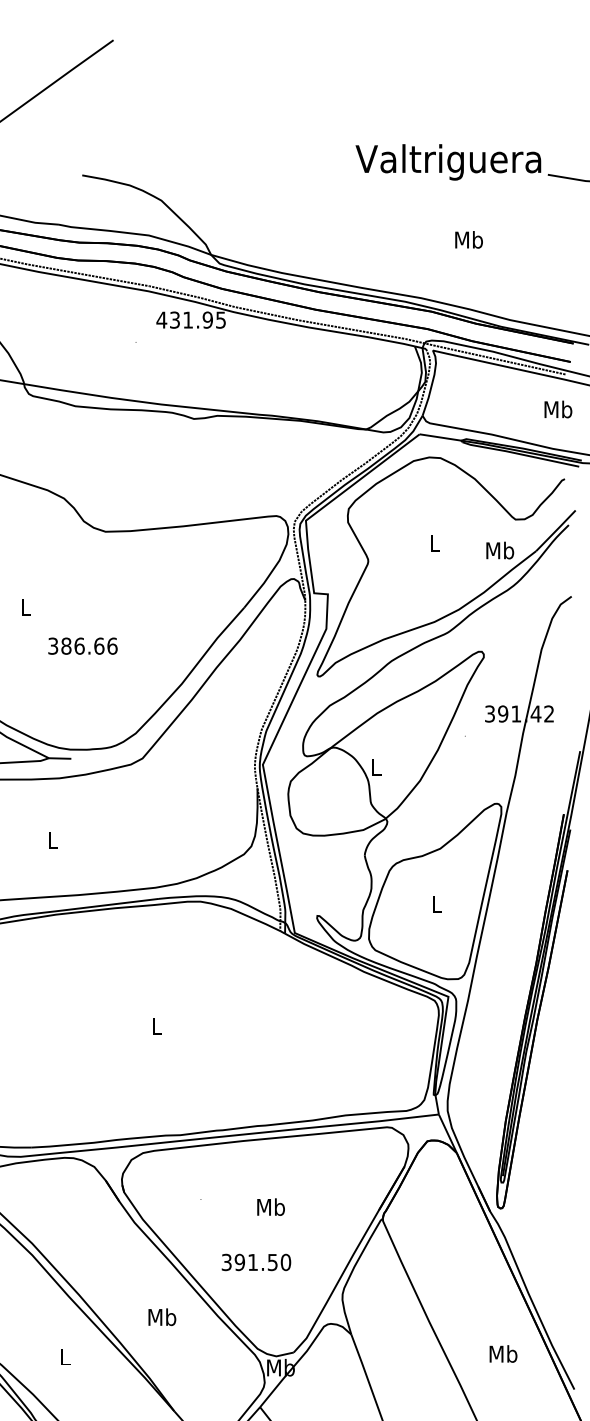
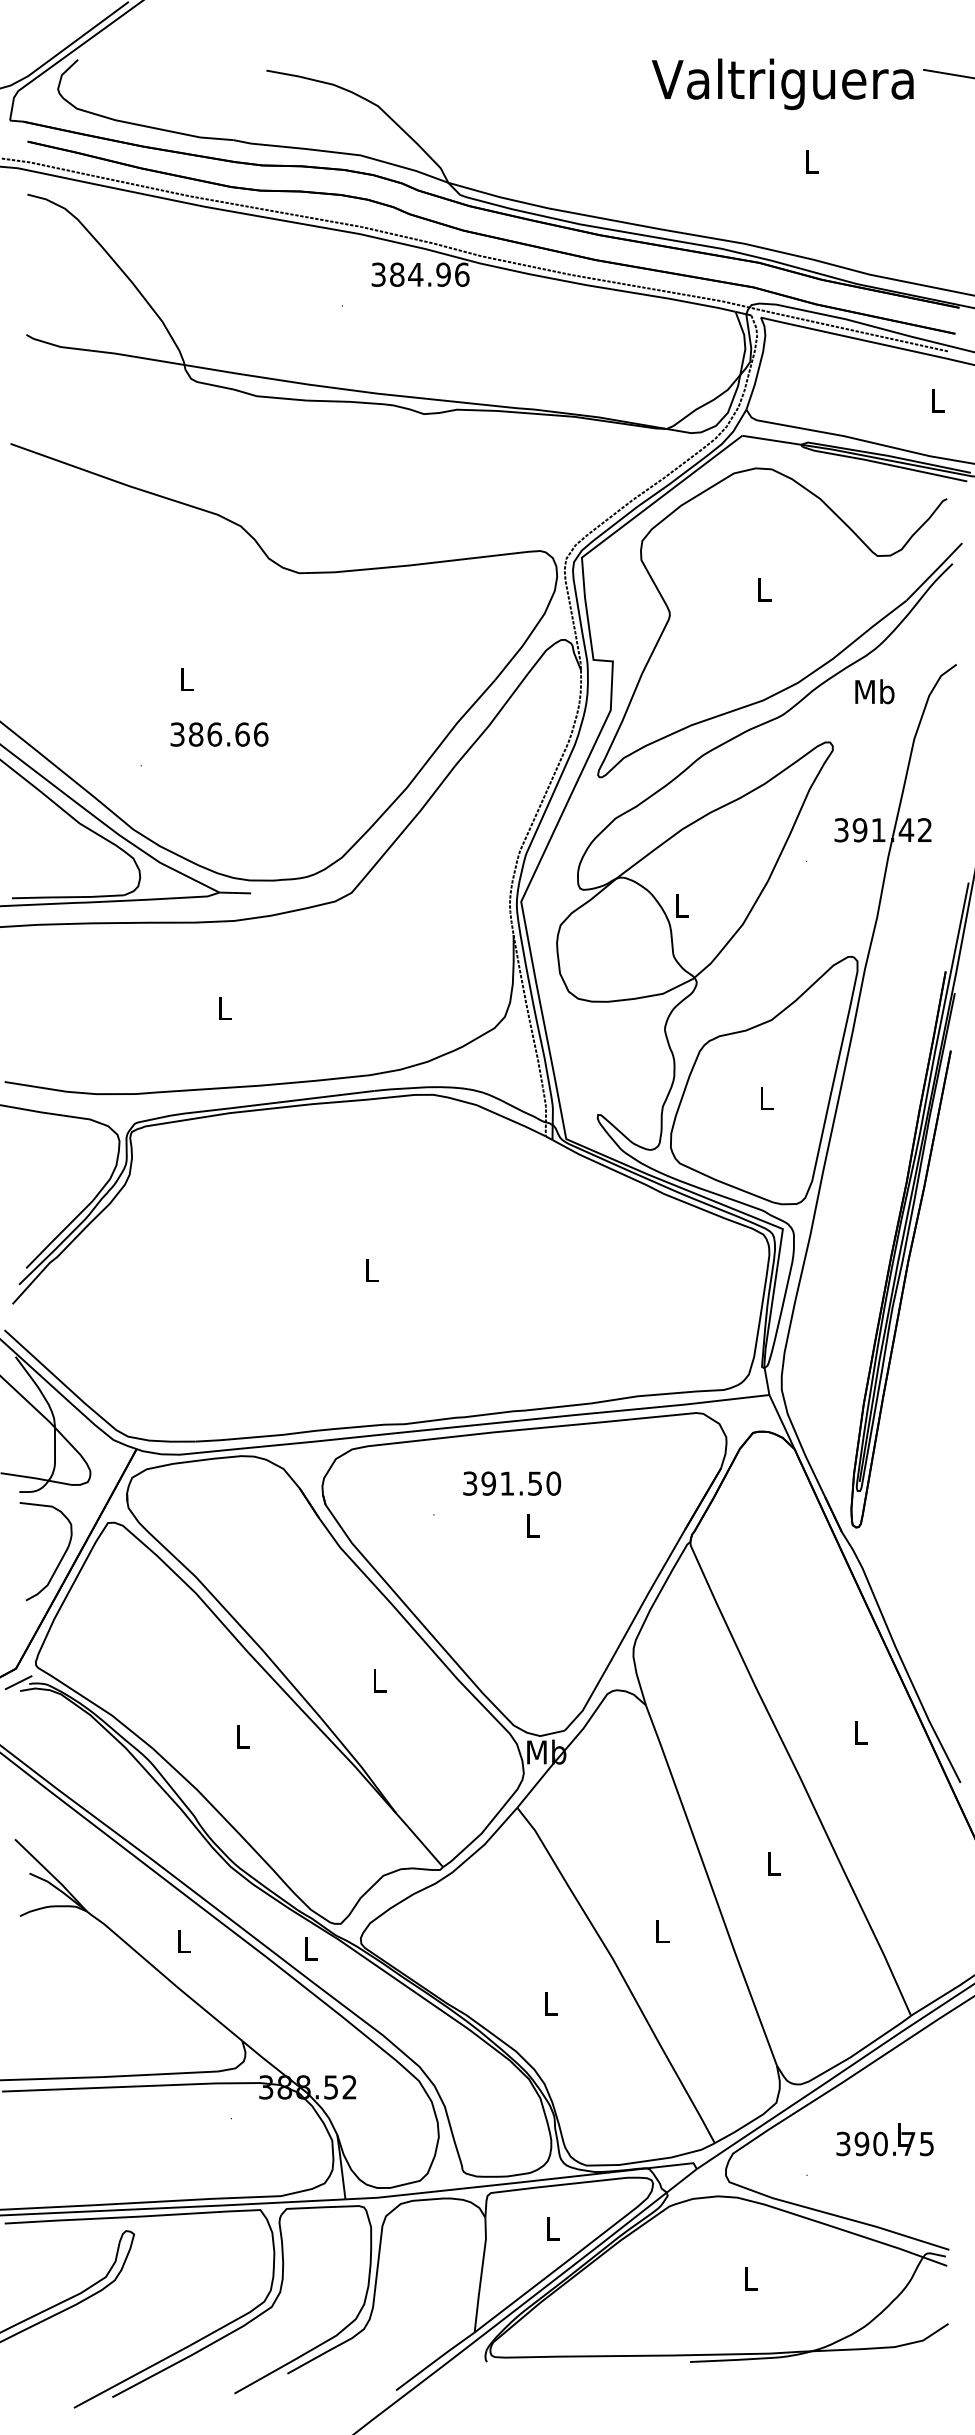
text: (448, 162) -> (782, 84), moved
text: (468, 239) -> (811, 161), Mb -> L
text: (191, 319) -> (420, 274), 431.95 -> 384.96
text: (558, 409) -> (937, 400), Mb -> L
text: (499, 550) -> (874, 691), moved
text: (82, 646) -> (219, 734), moved
text: (270, 1207) -> (532, 1525), Mb -> L
text: (256, 1262) -> (512, 1483), moved
text: (162, 1316) -> (379, 1680), Mb -> L
text: (503, 1353) -> (860, 1732), Mb -> L

